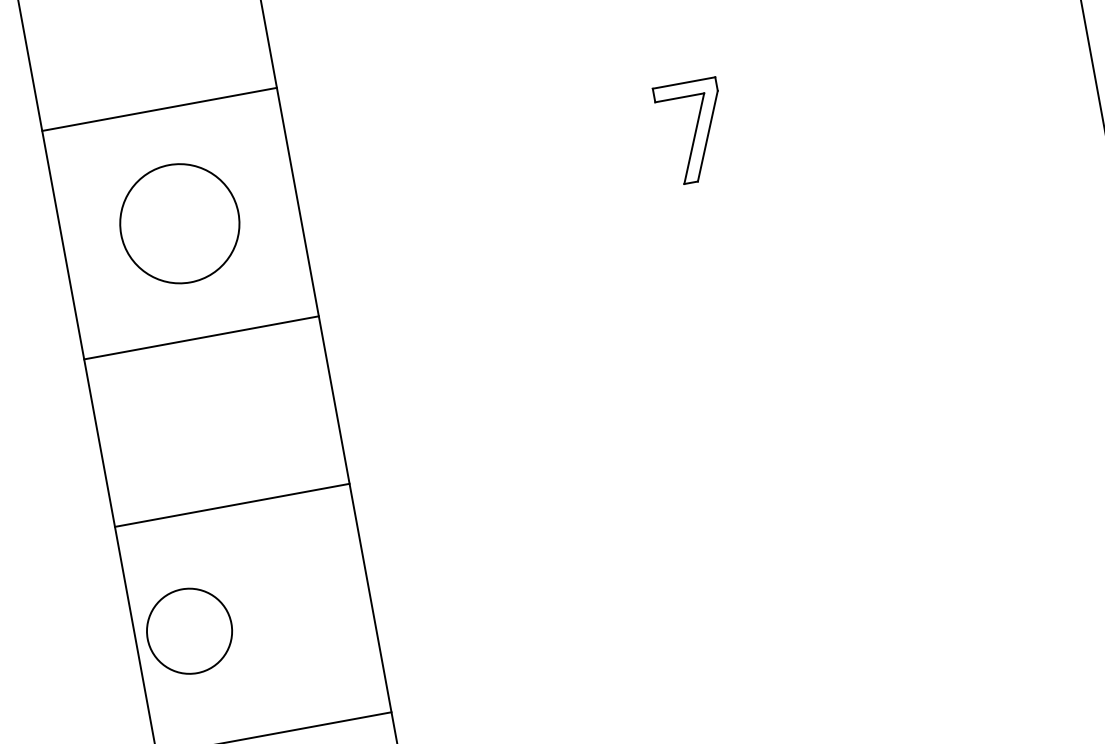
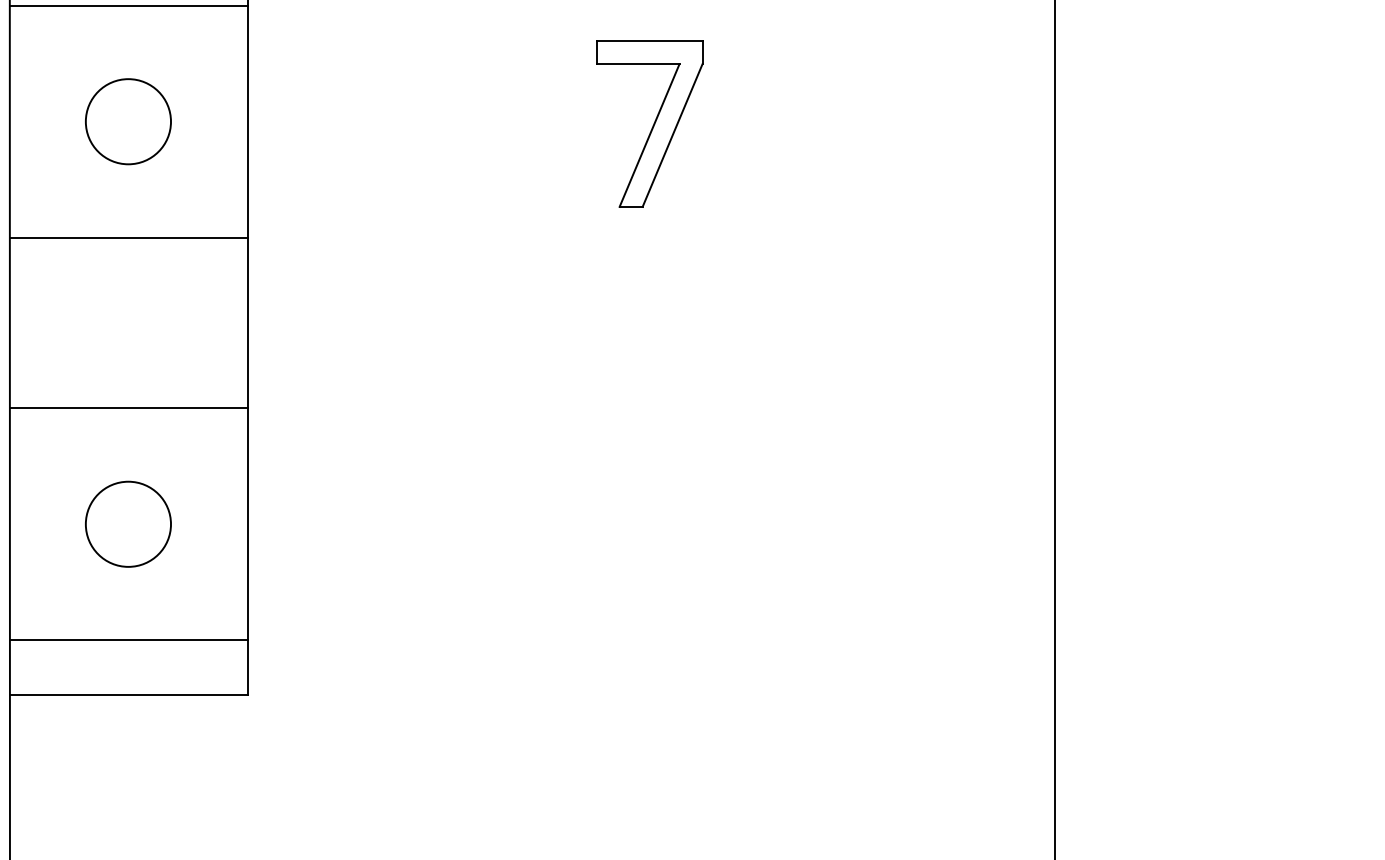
part: (692, 131) -> (649, 123), size x1.67
circle: (179, 223) -> (128, 121), size x0.71
circle: (189, 630) -> (128, 523), moved

